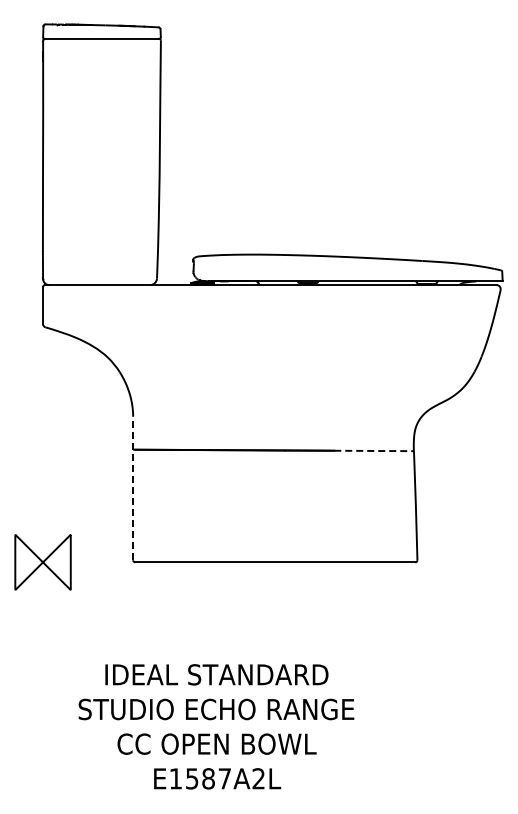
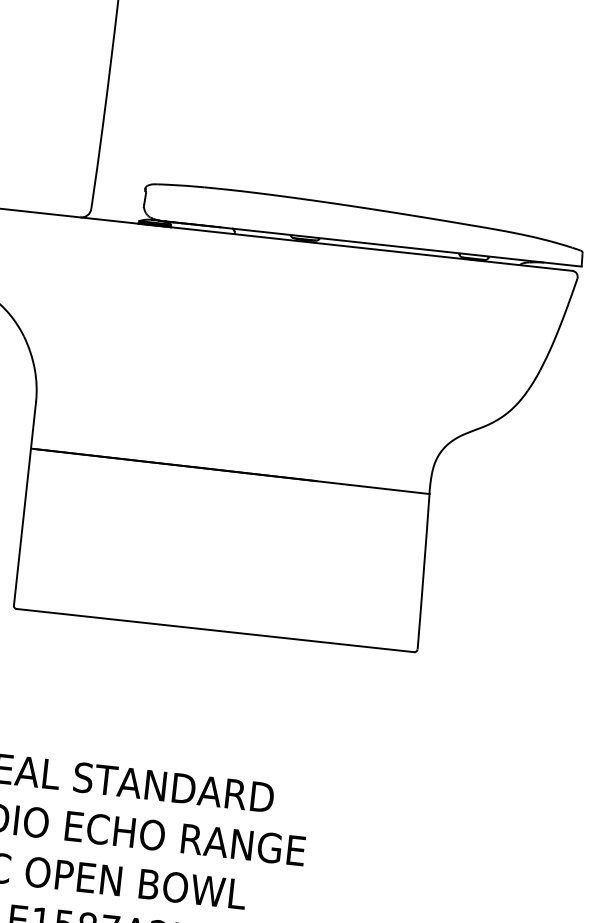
line: (374, 450) -> (373, 486), dashed -> solid
line: (133, 488) -> (25, 503), dashed -> solid

